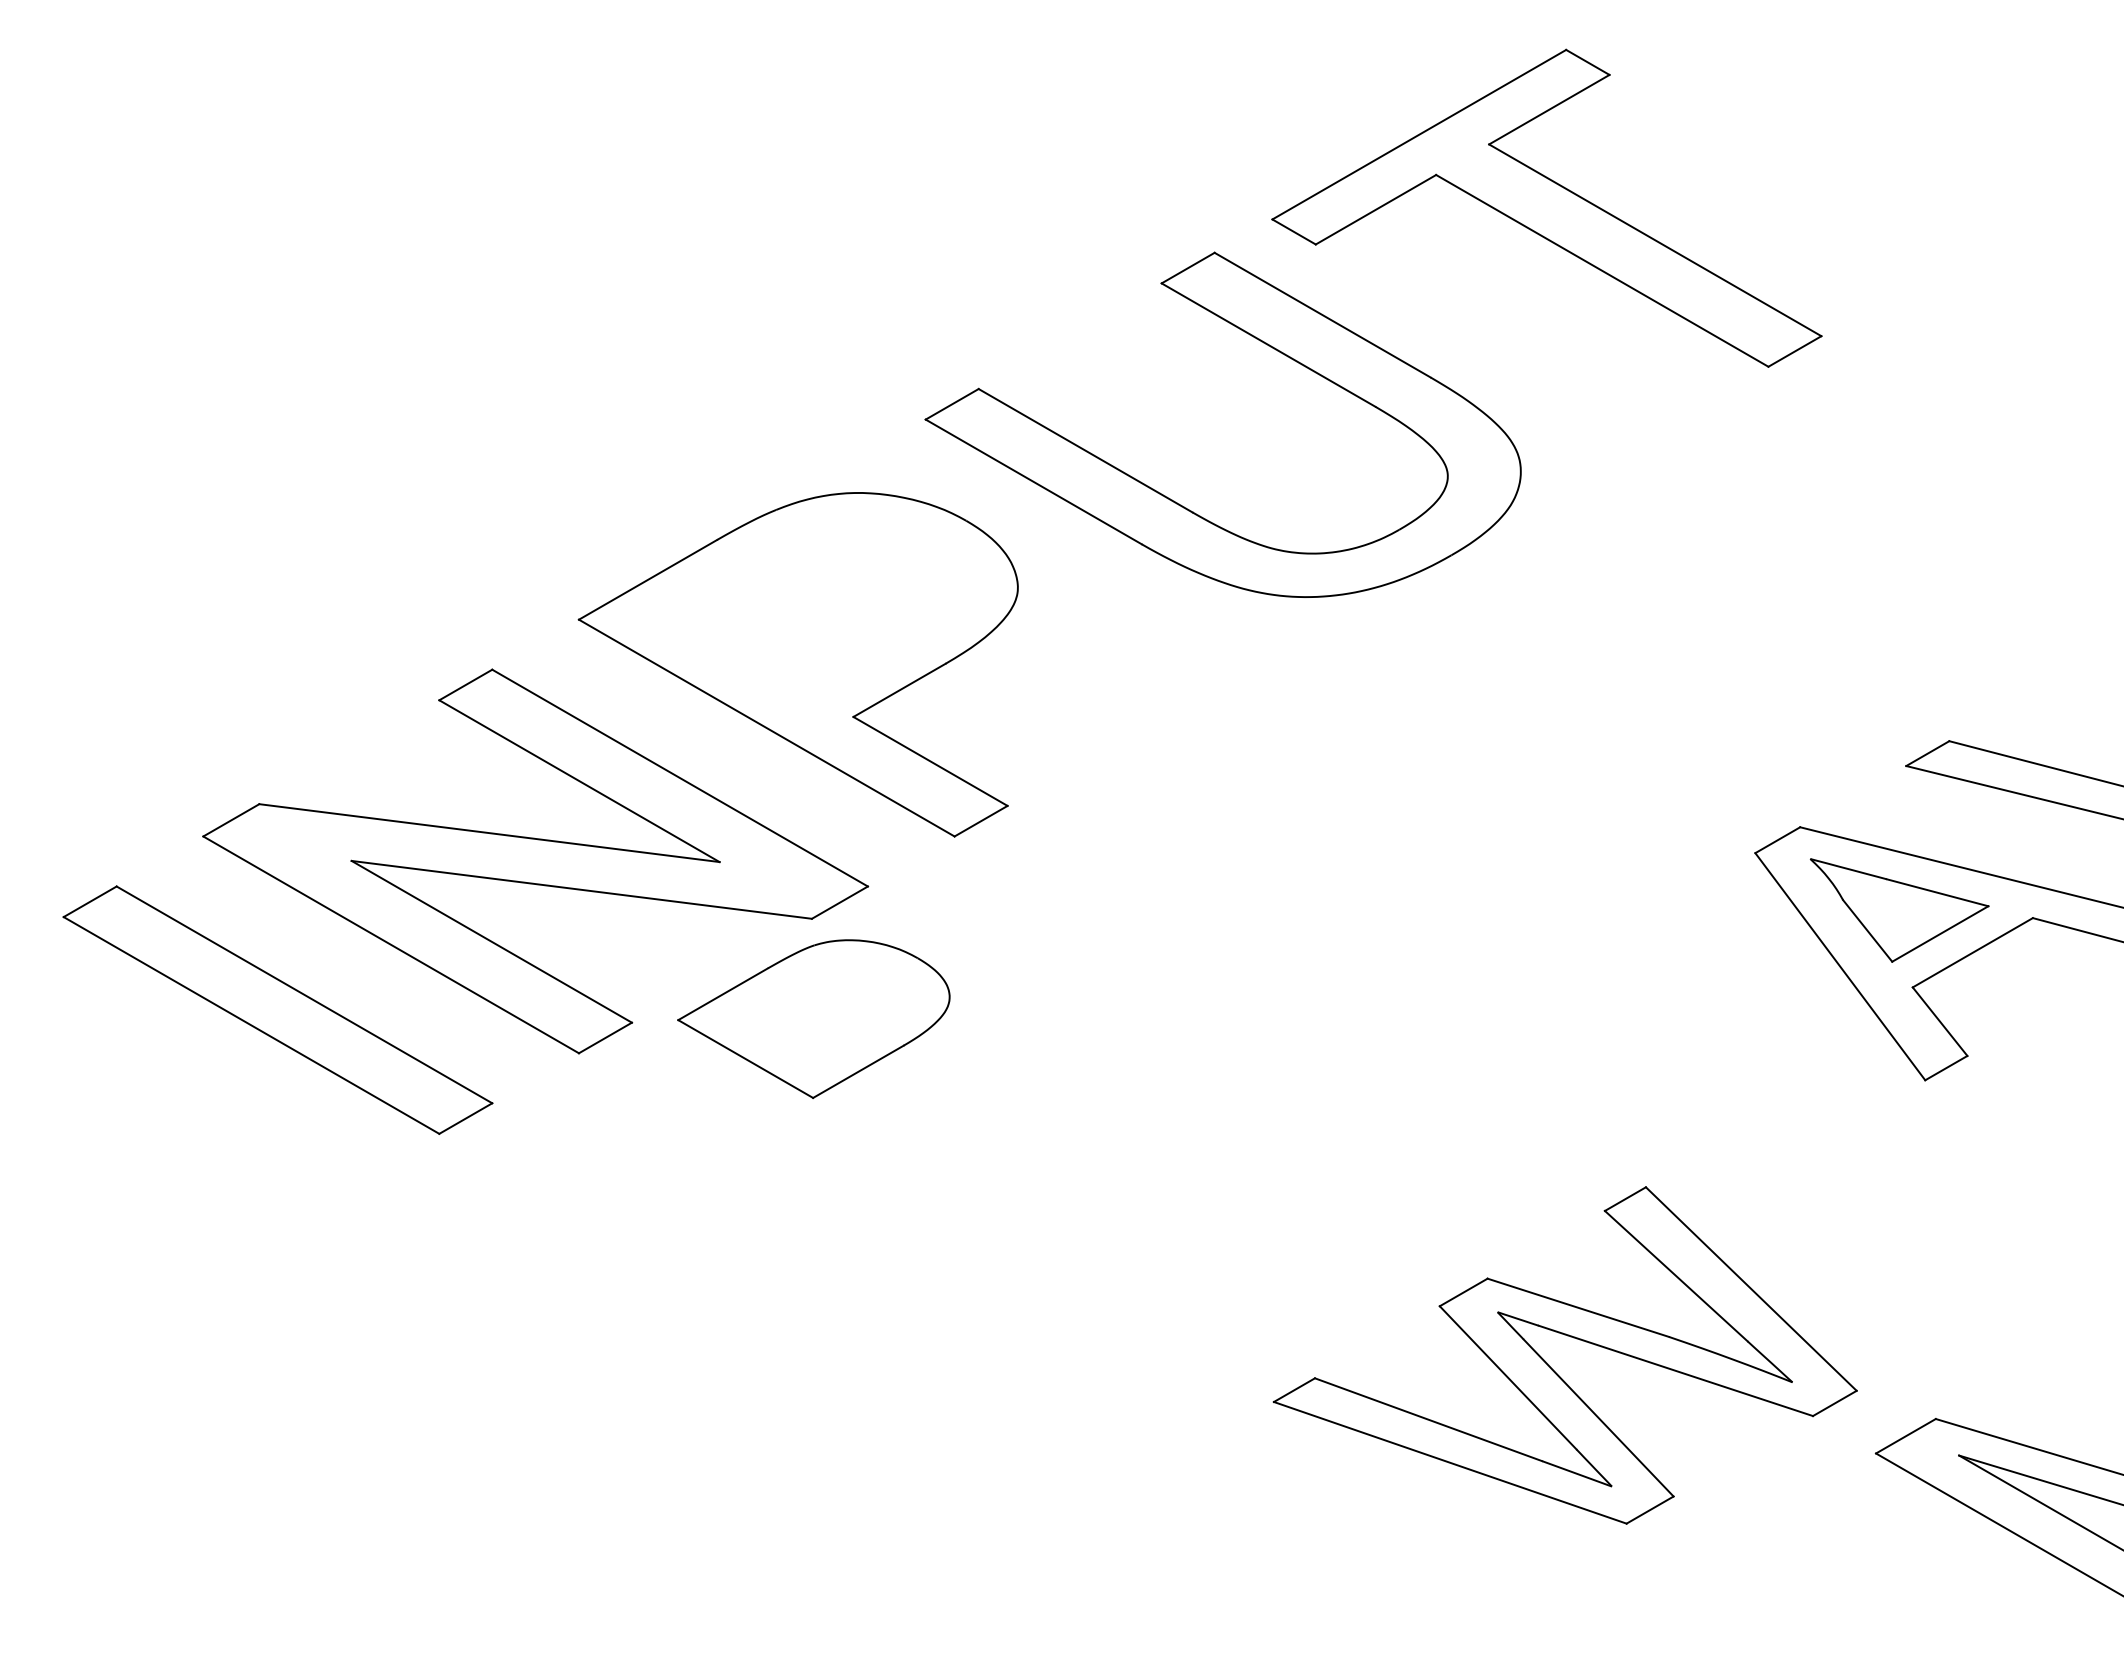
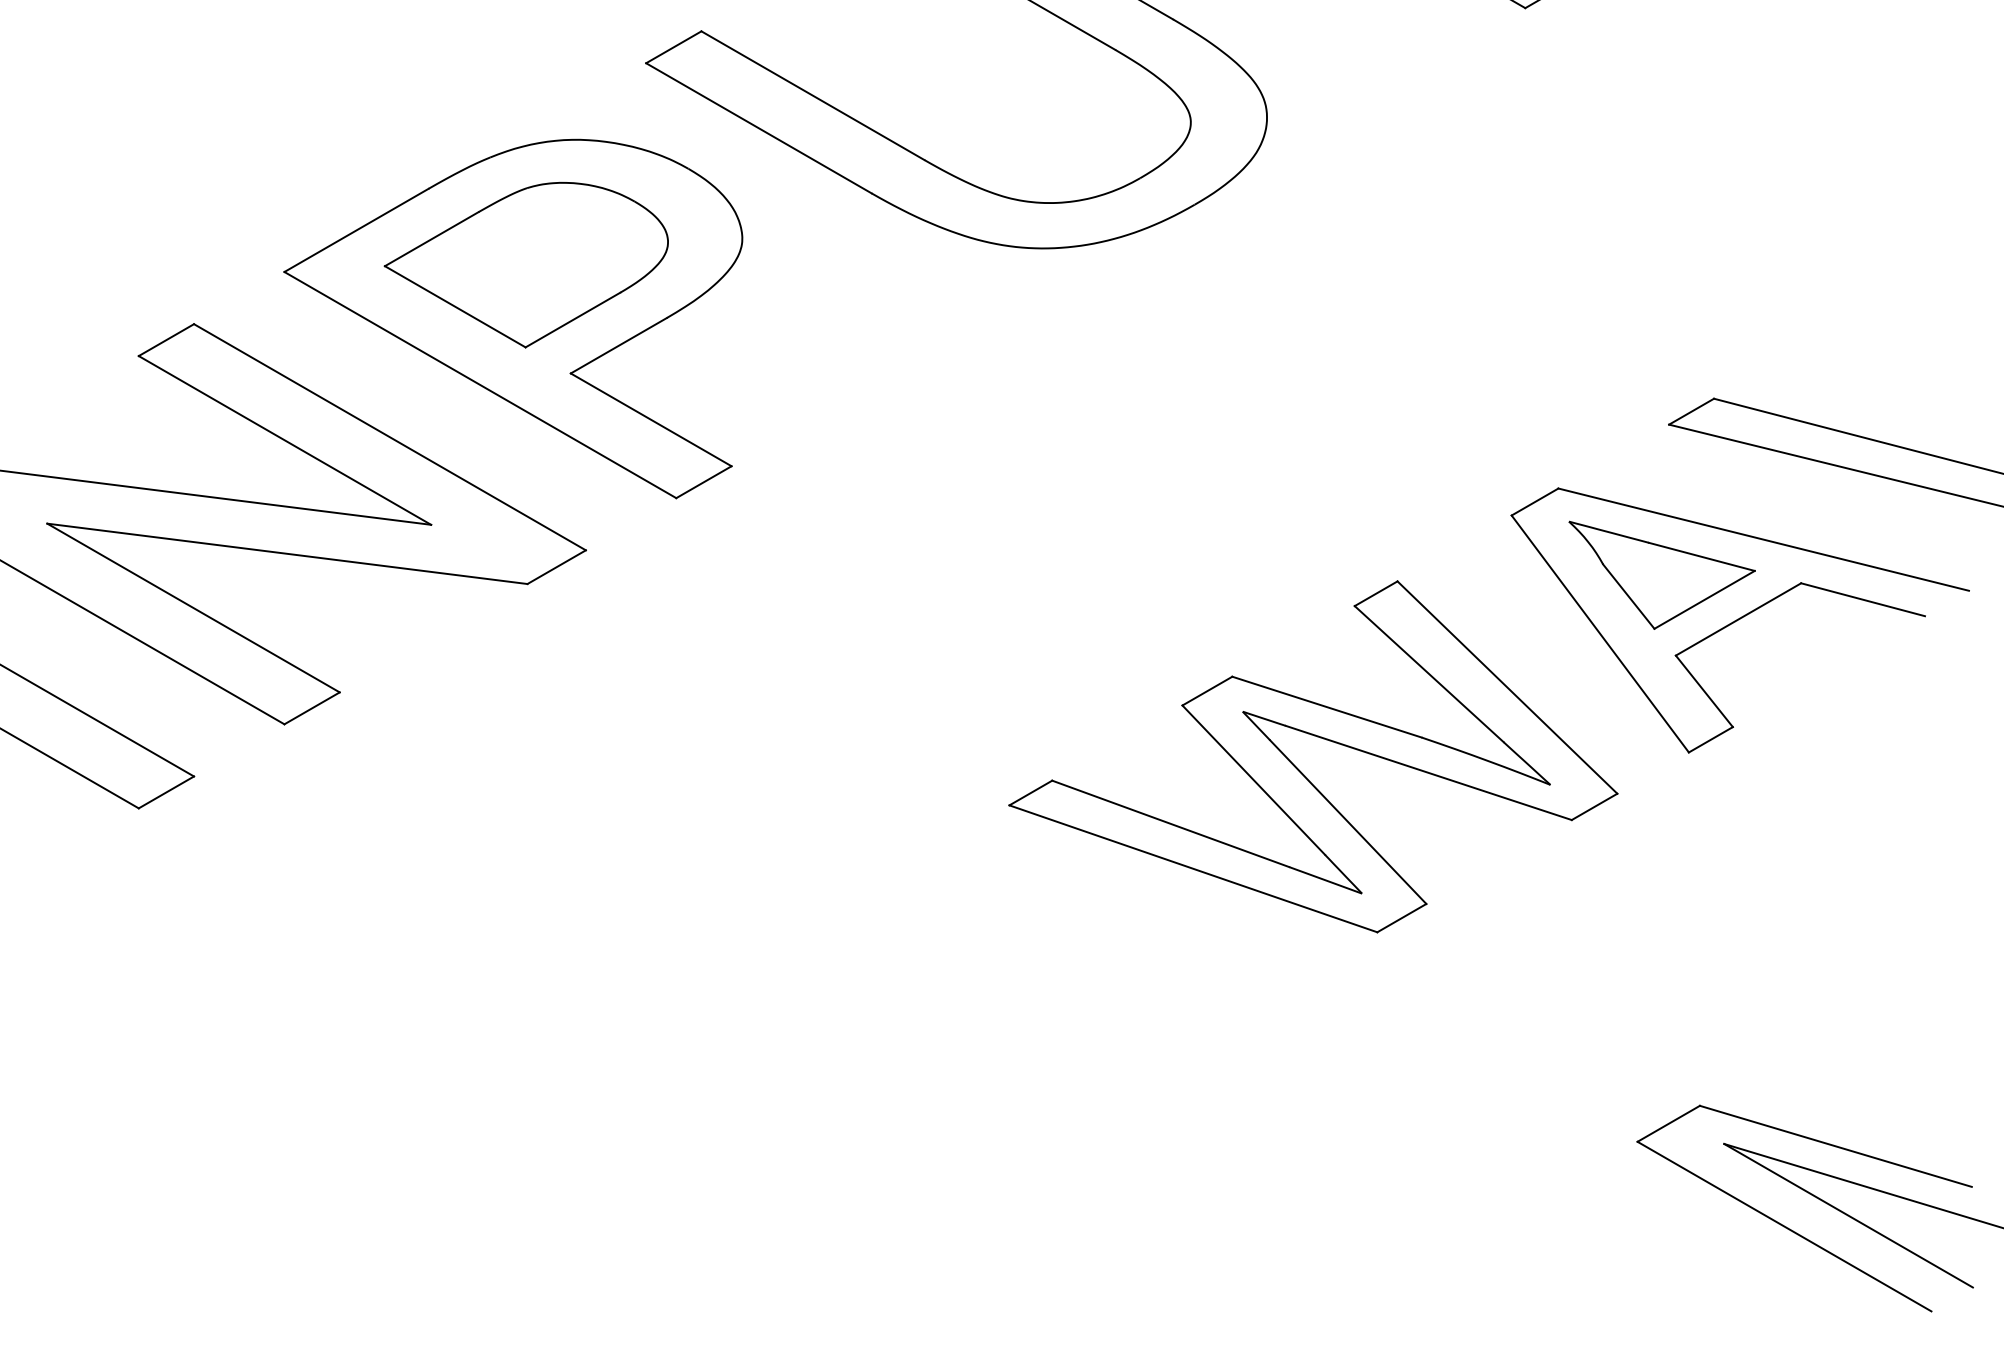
part: (813, 1018) -> (525, 264), moved
part: (1551, 1367) -> (1298, 769), moved

